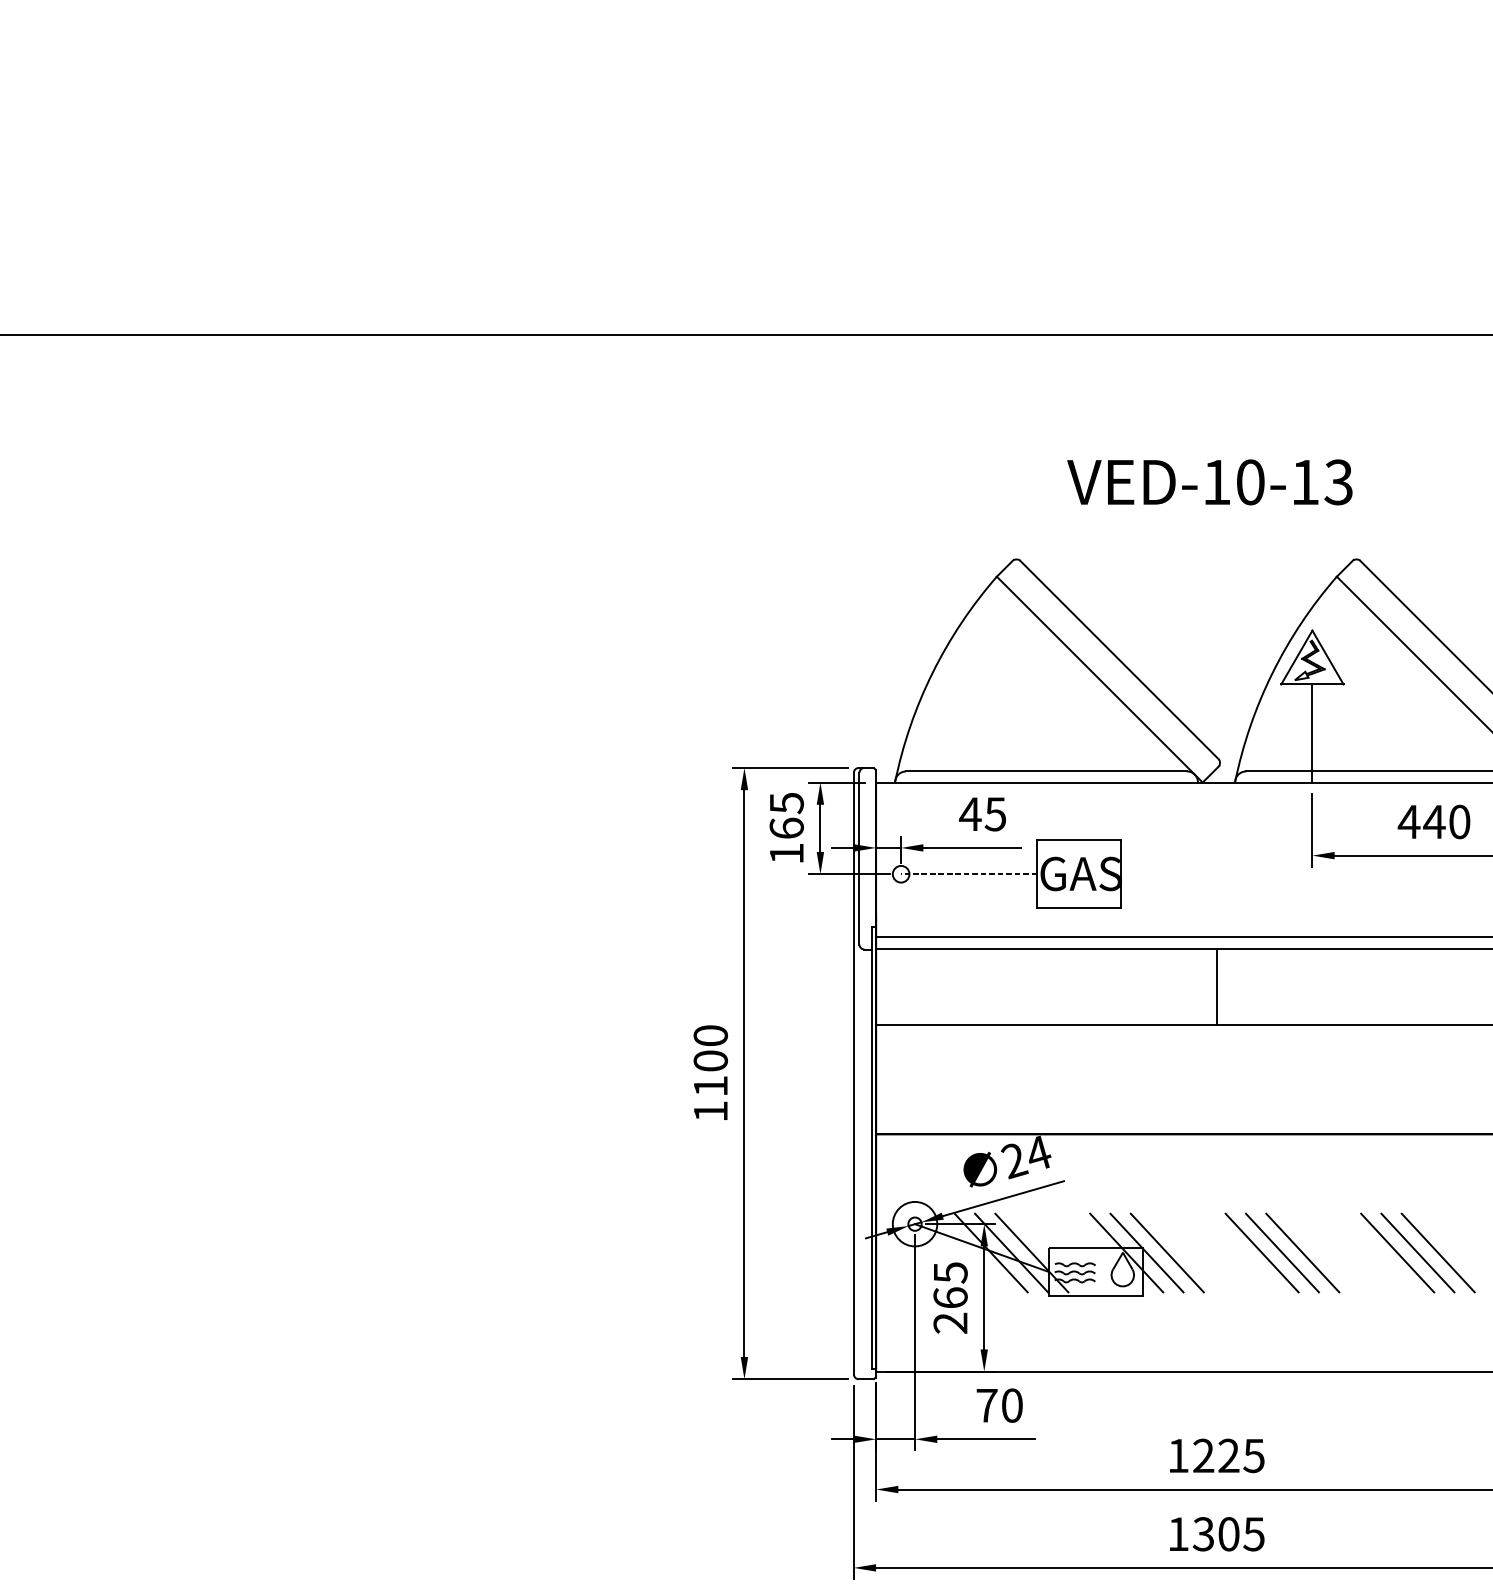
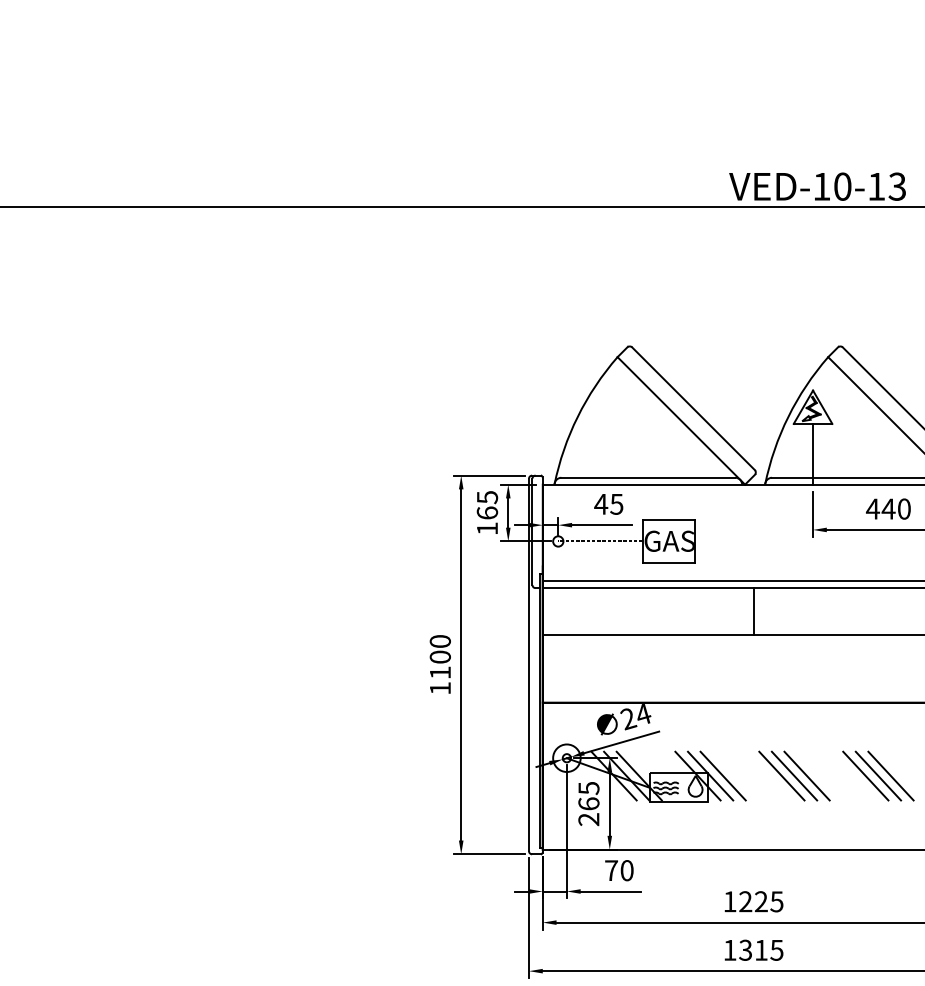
text: (1209, 482) -> (817, 186), moved
text: (1229, 1532) -> (761, 949), 1305 -> 1315

